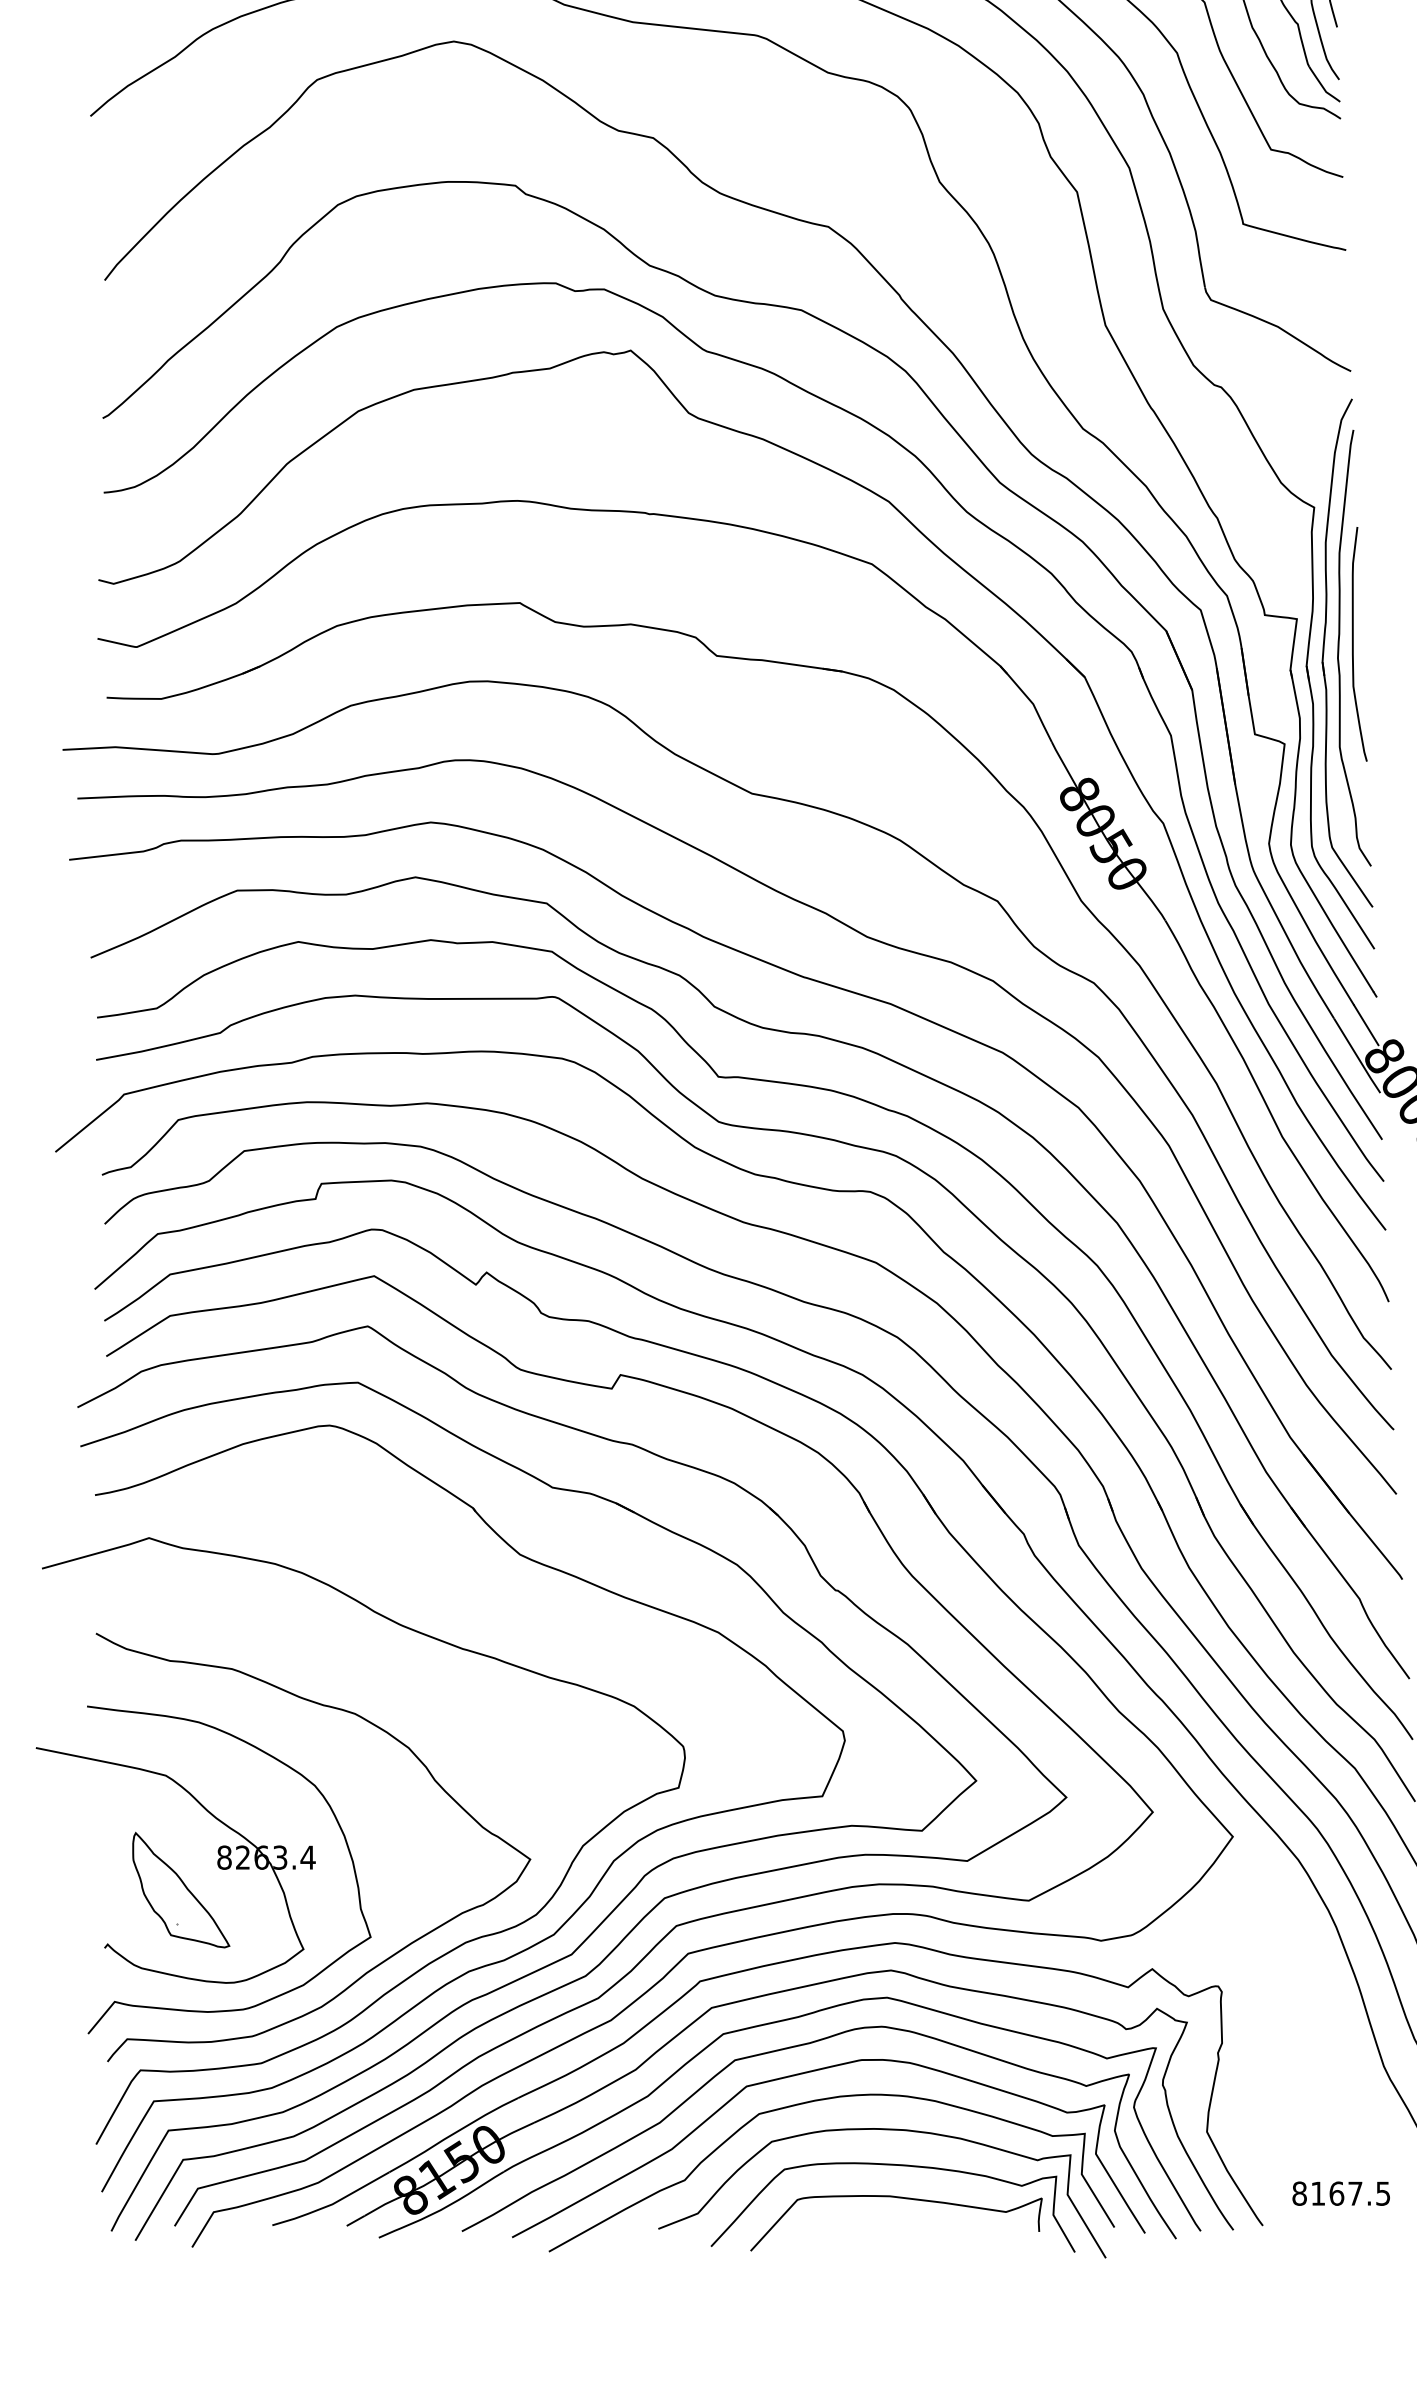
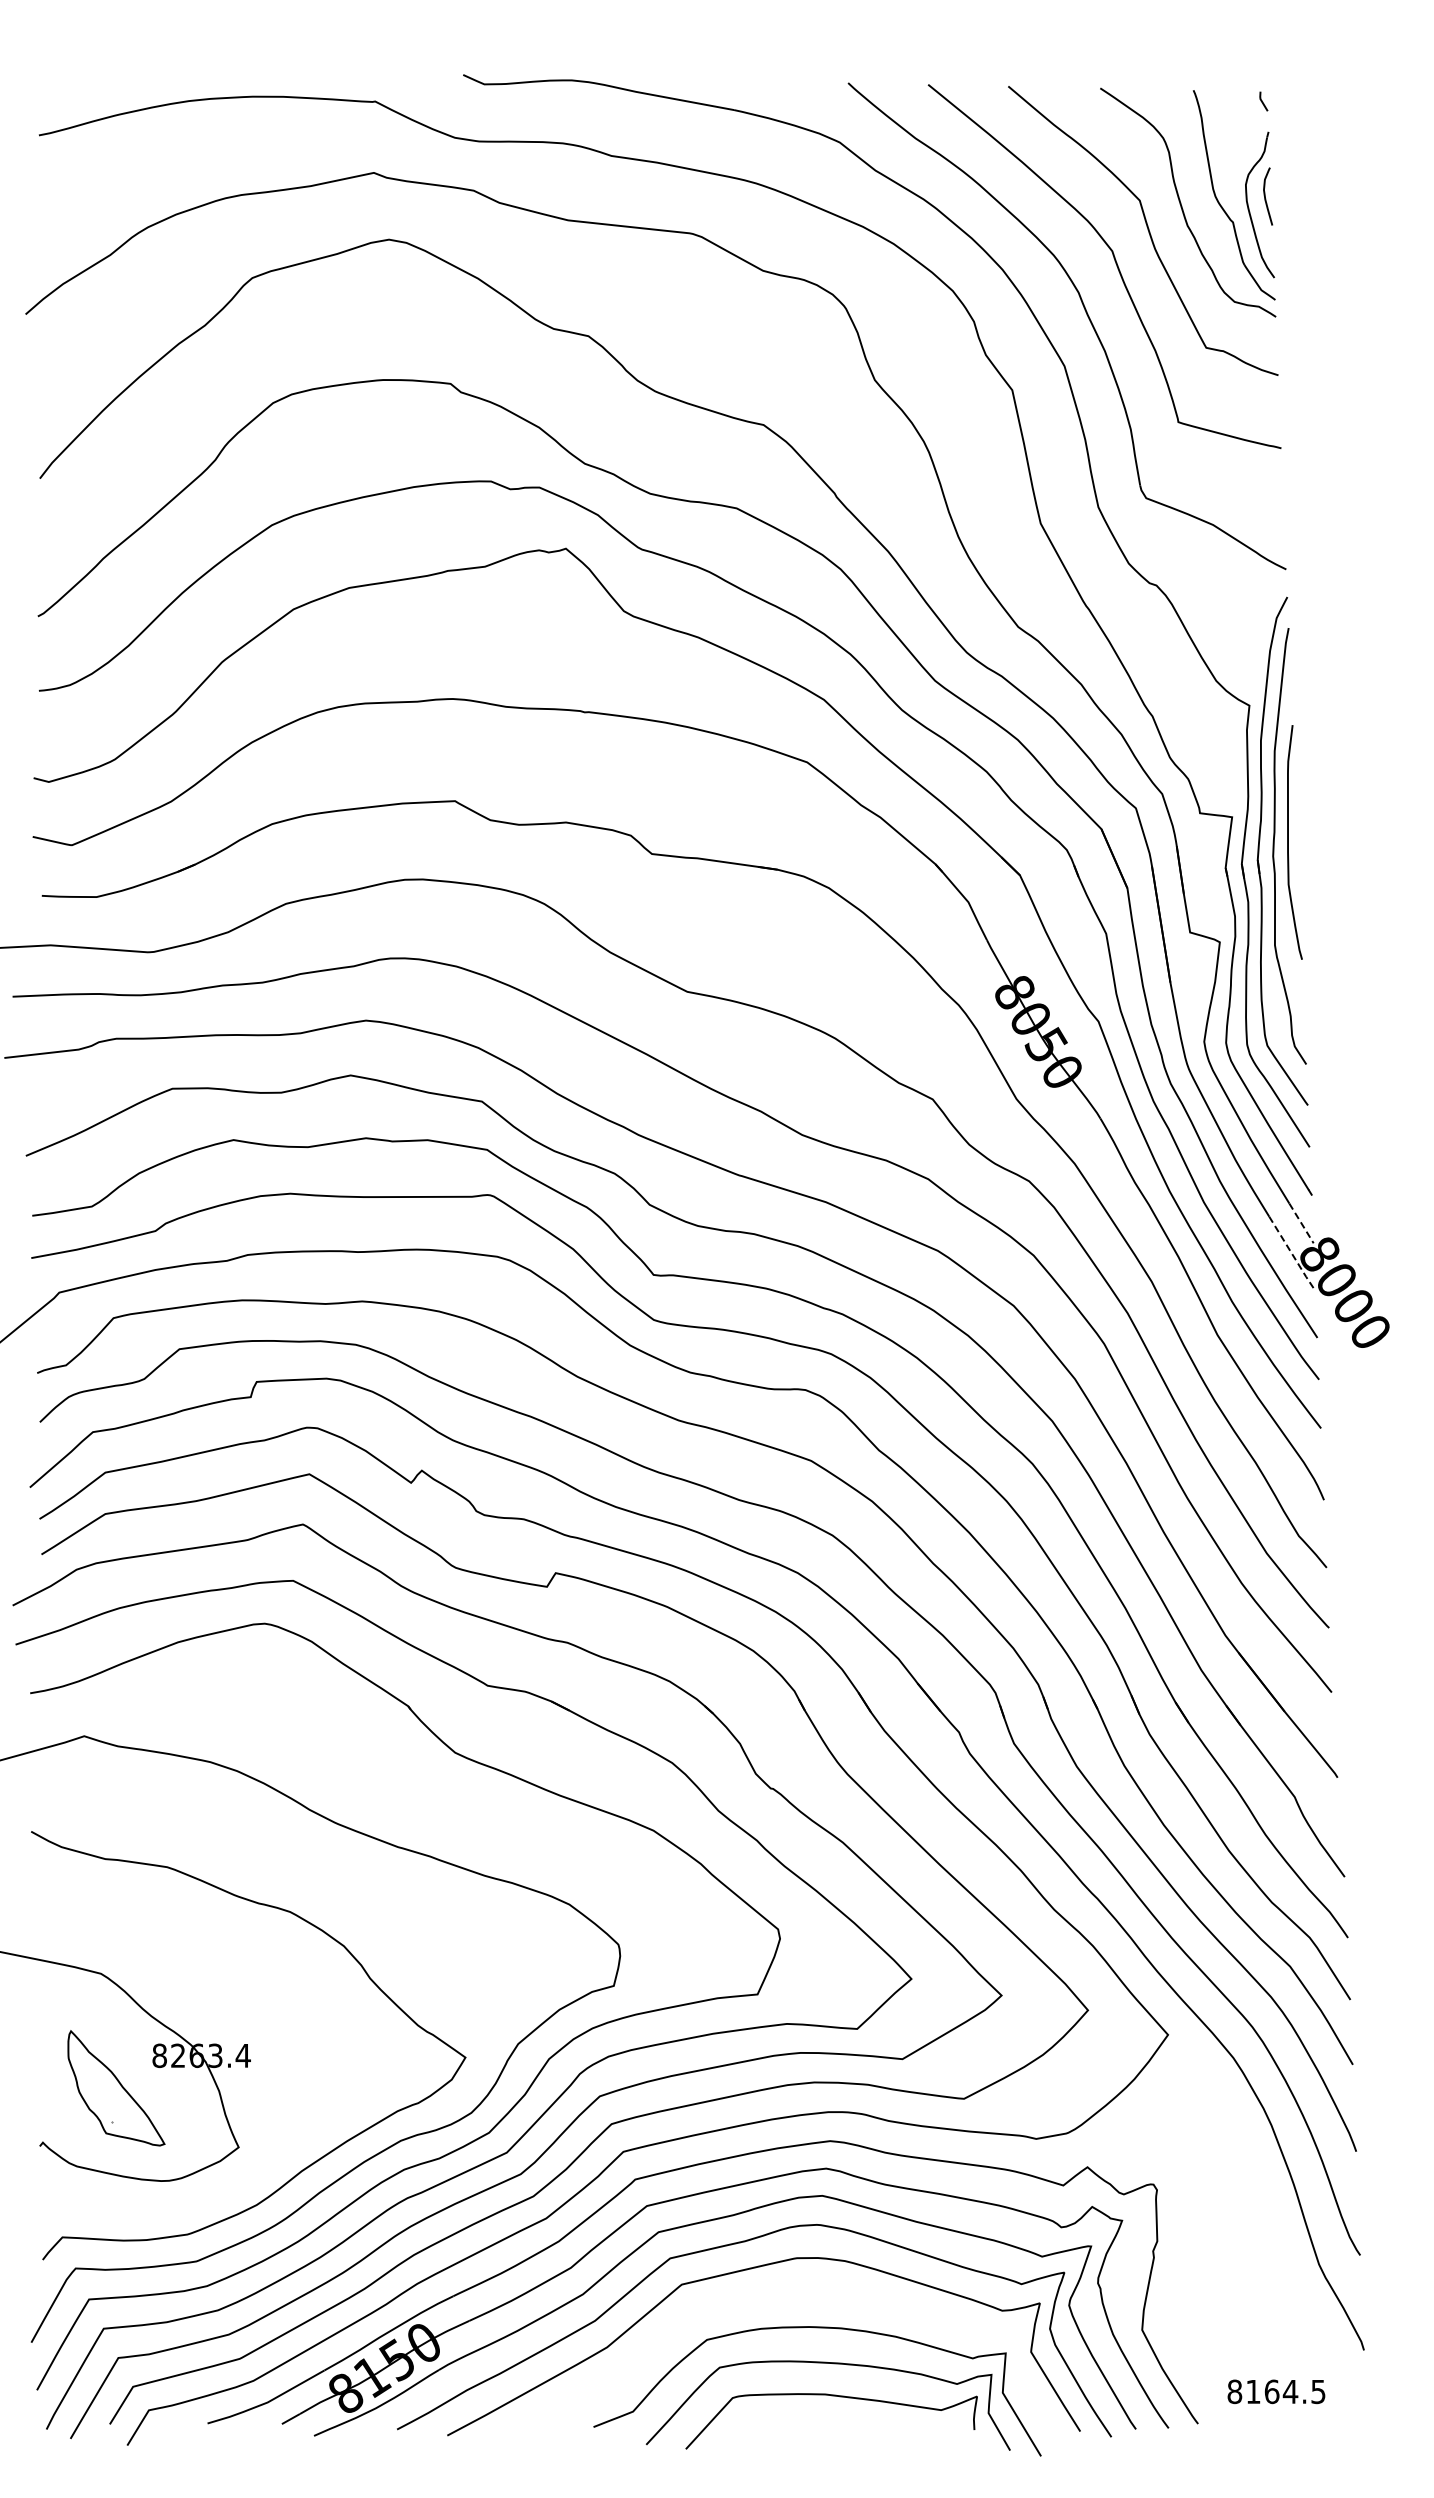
line: (1366, 1025) -> (1301, 1223), solid -> dashed
line: (1357, 1056) -> (1292, 1254), solid -> dashed
curve: (334, 1817) -> (269, 2015), removed
curve: (818, 2101) -> (753, 2299), removed
text: (1355, 2193) -> (1290, 2391), 8167.5 -> 8164.5

